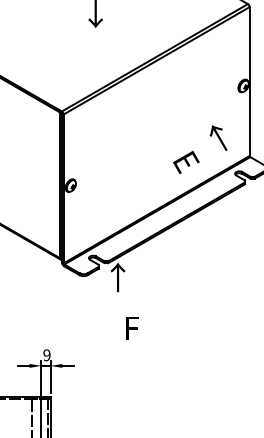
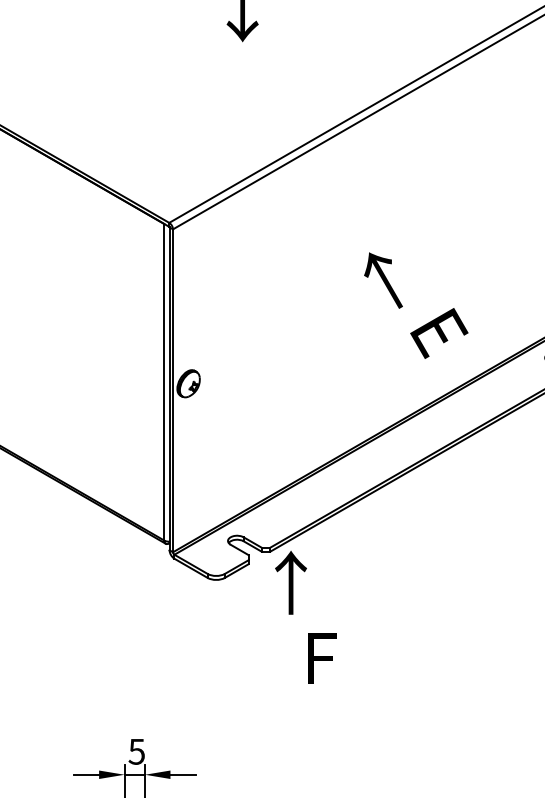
text: (218, 137) -> (383, 279), moved
text: (132, 328) -> (322, 658), moved
text: (46, 355) -> (135, 752), 9 -> 5

